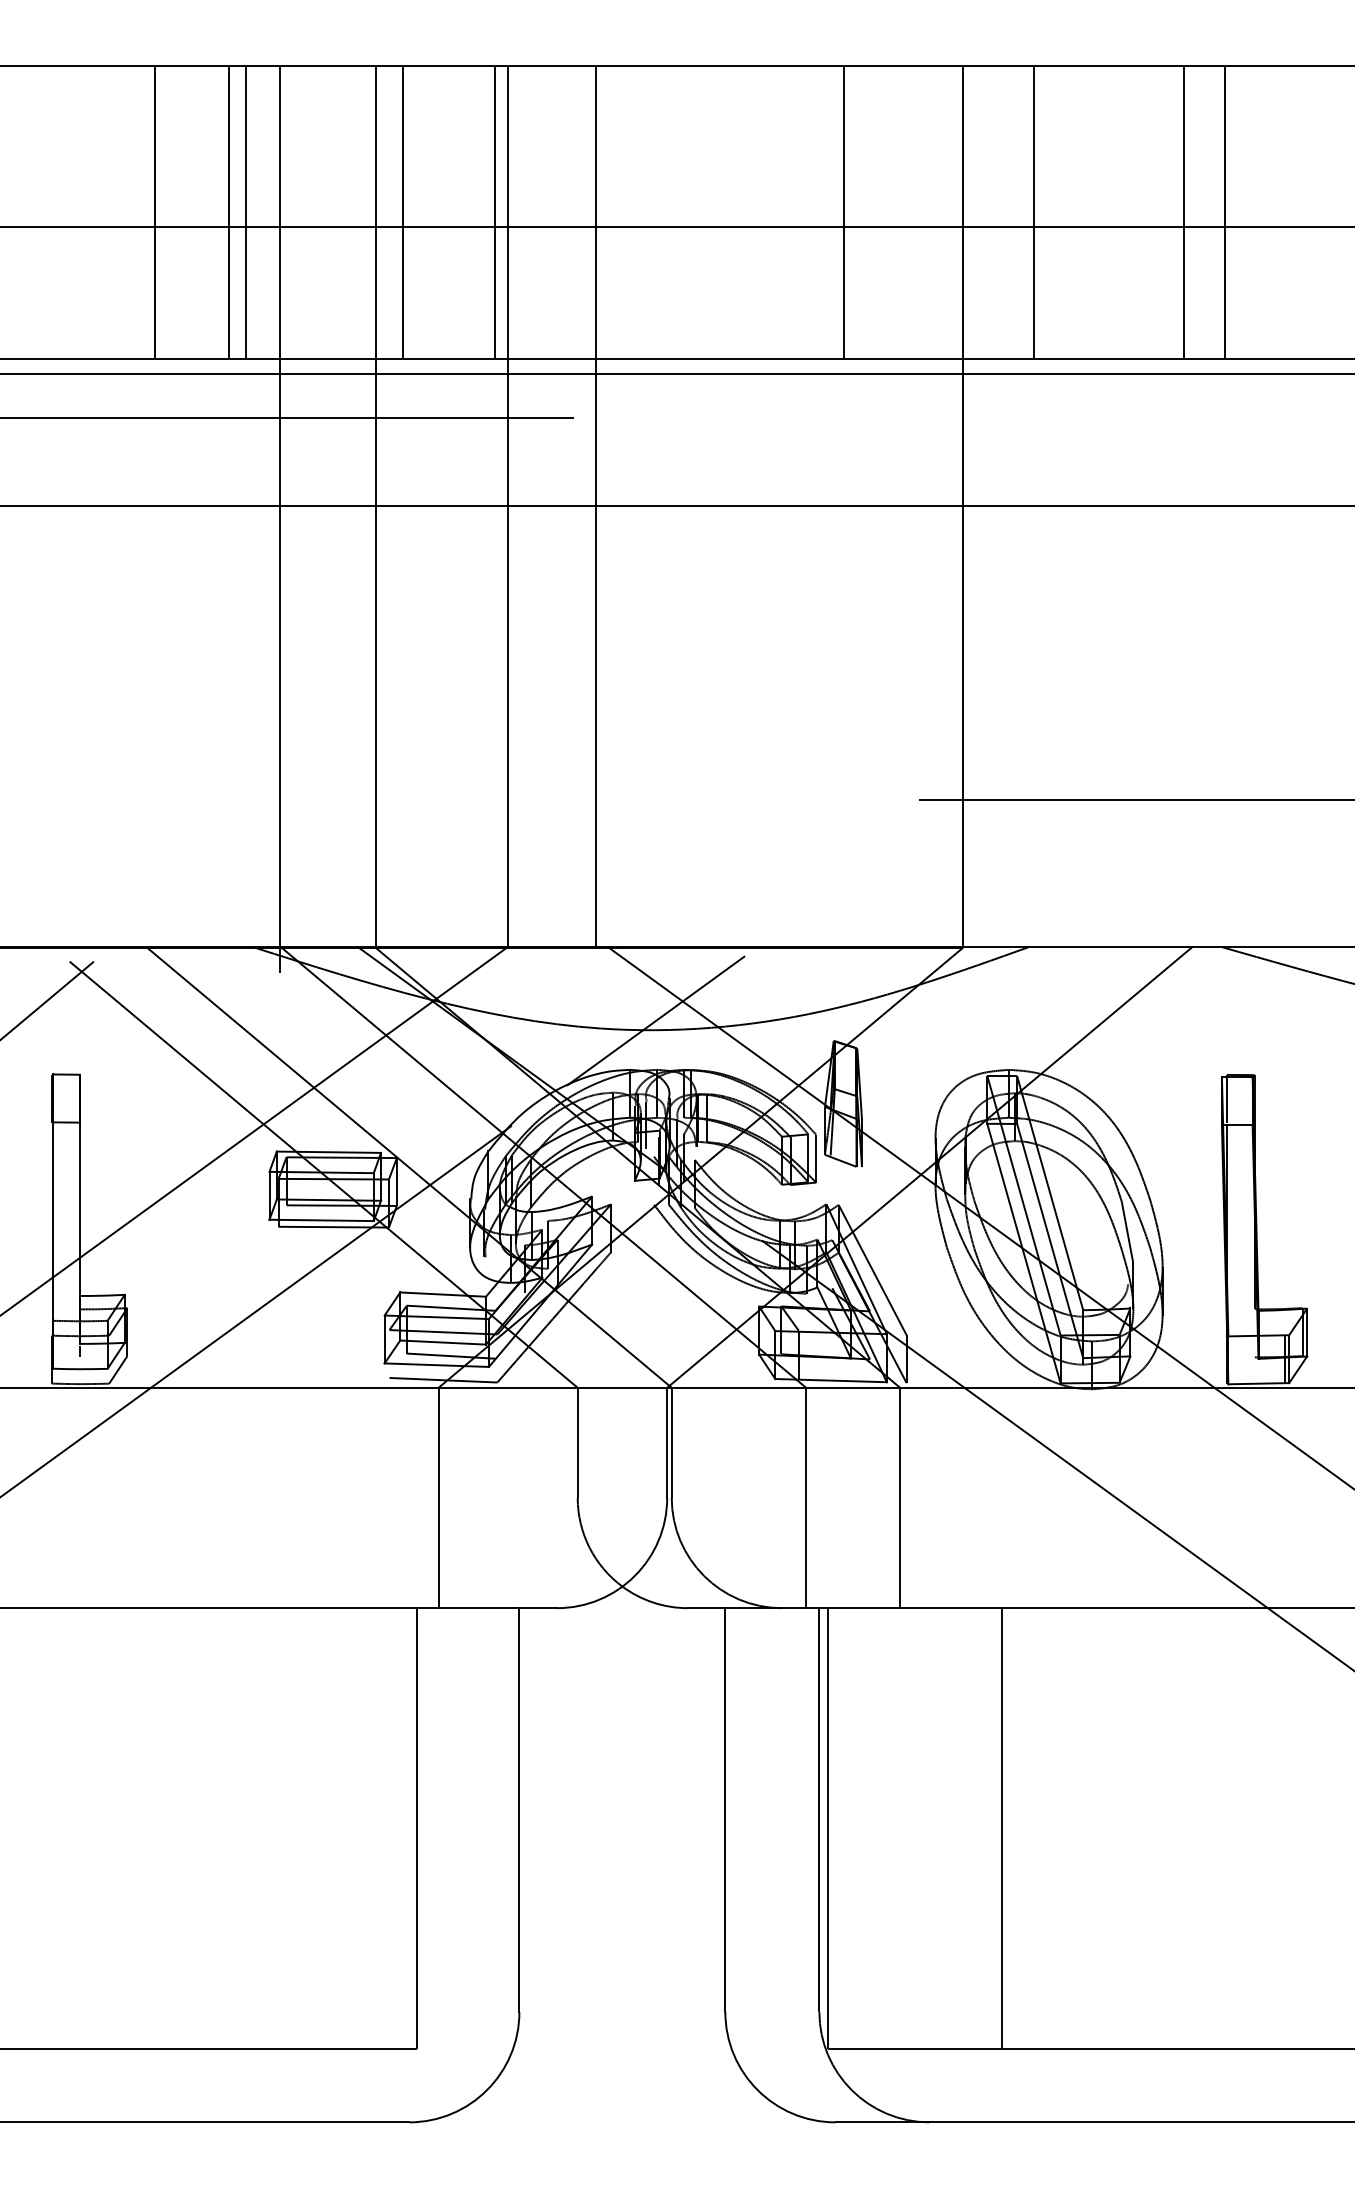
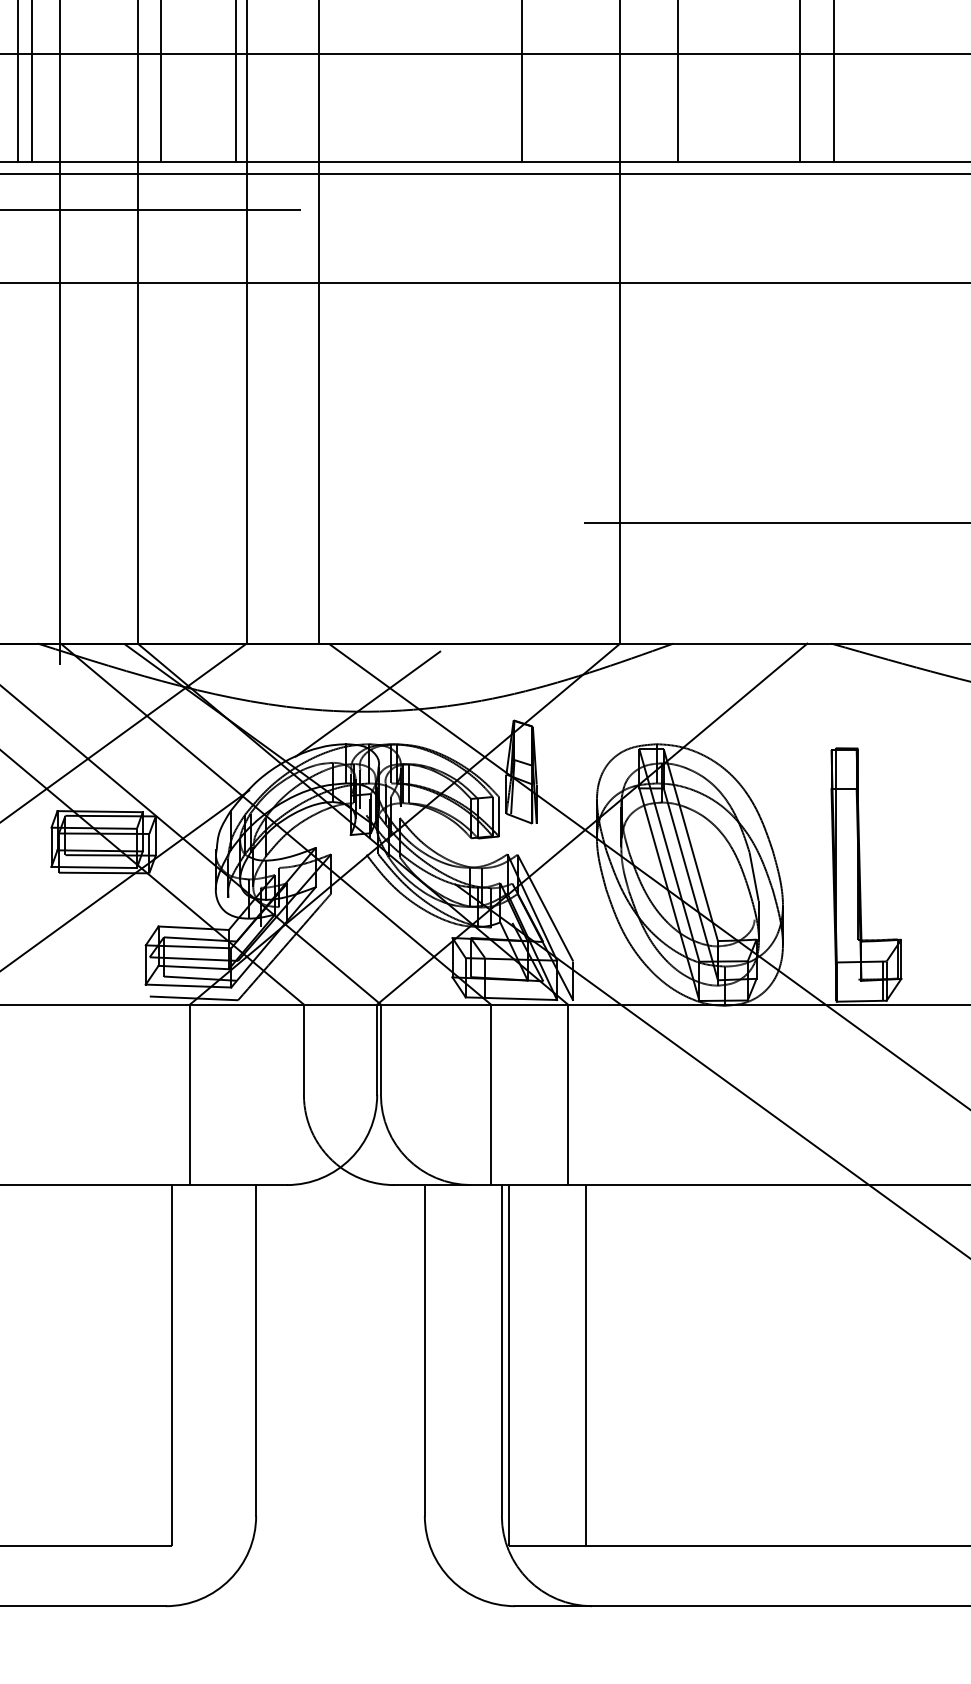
line: (1002, 1828) -> (586, 1365), moved

